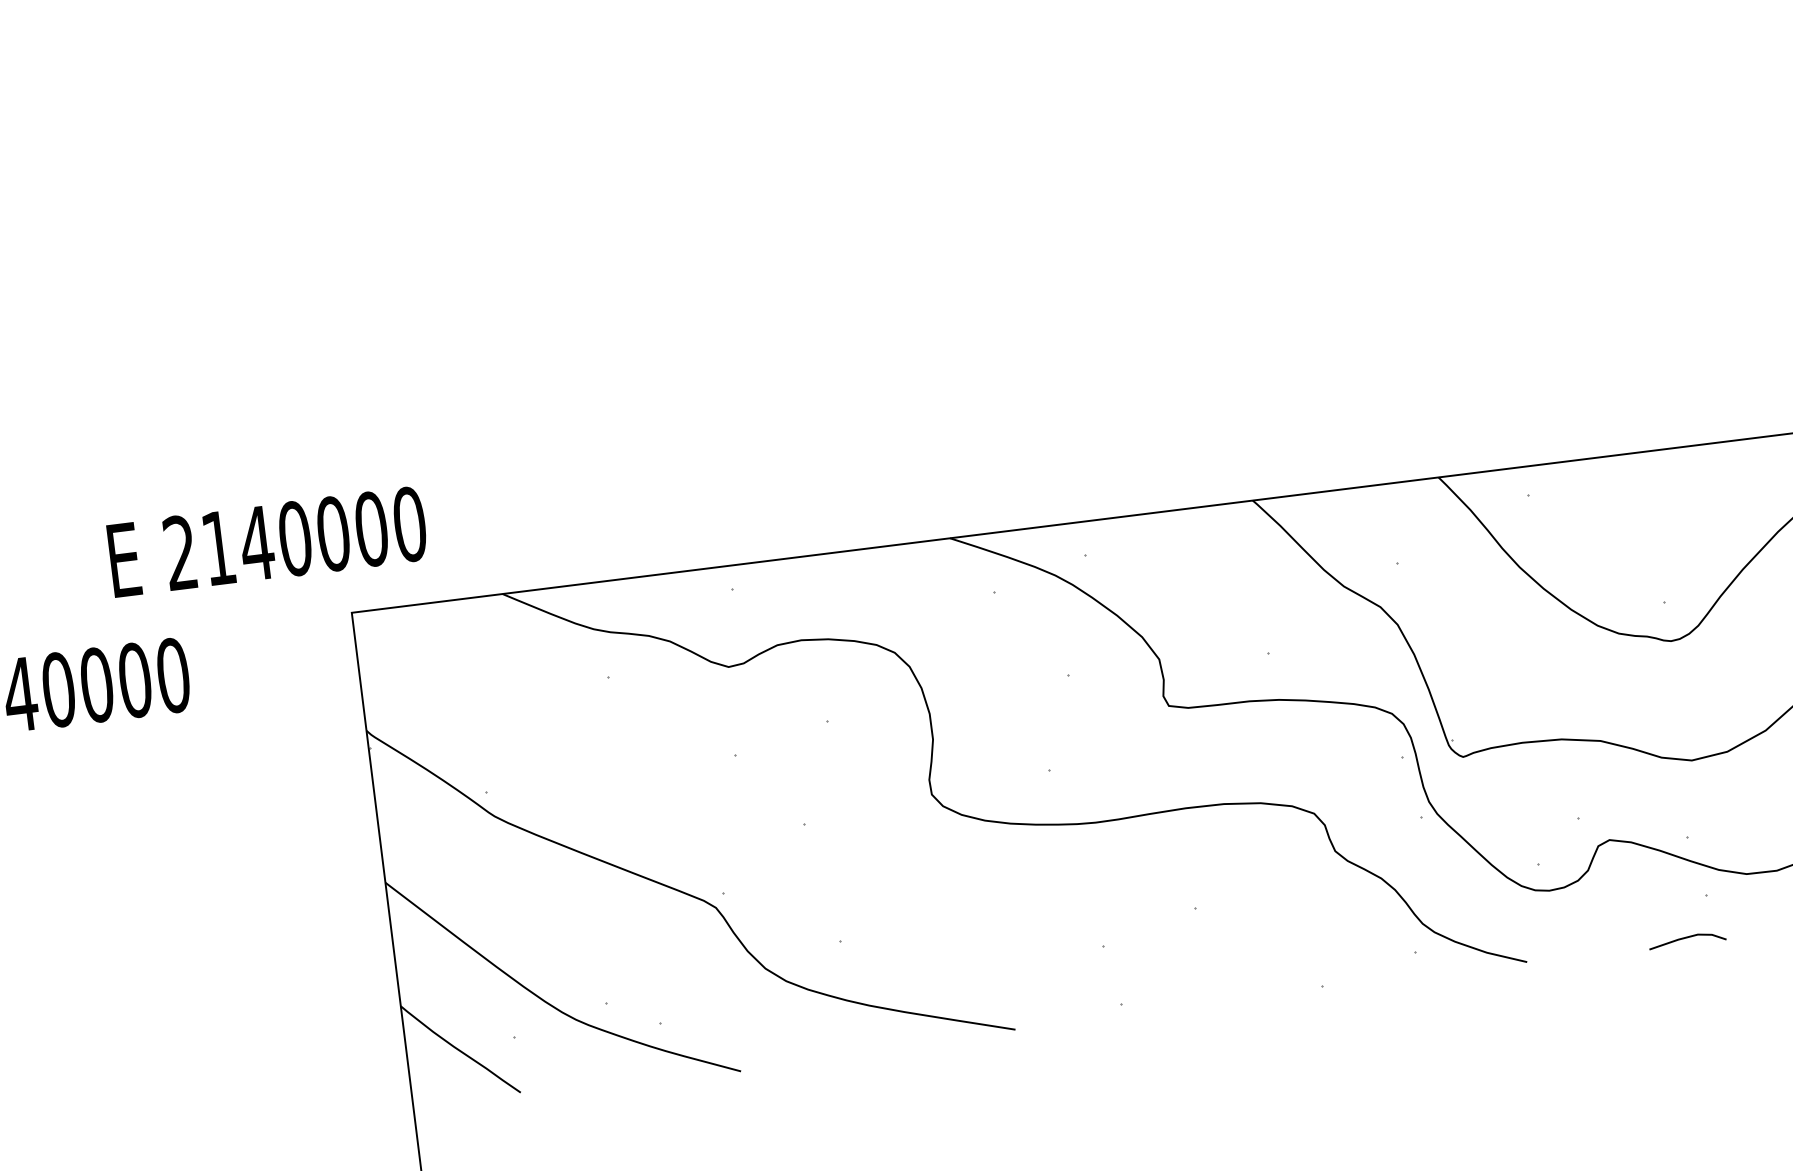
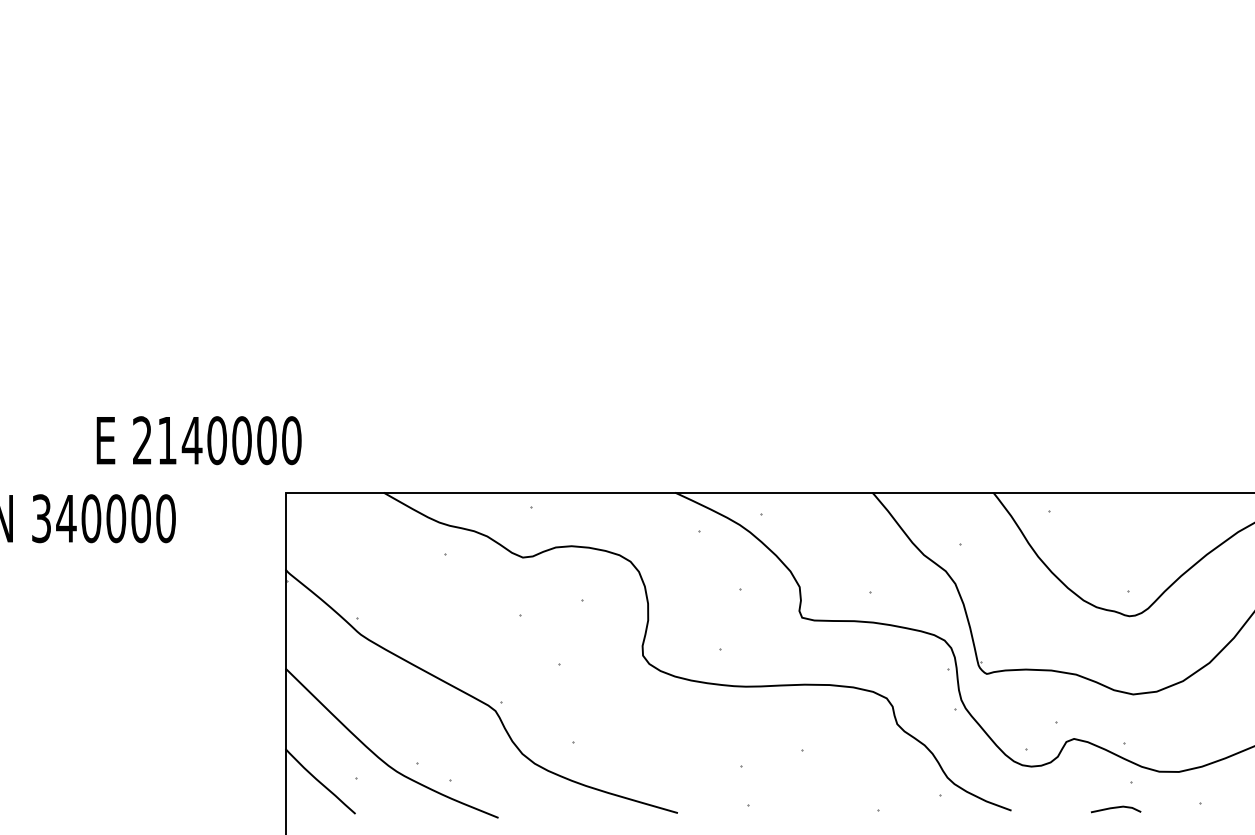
text: (266, 542) -> (198, 440), moved

